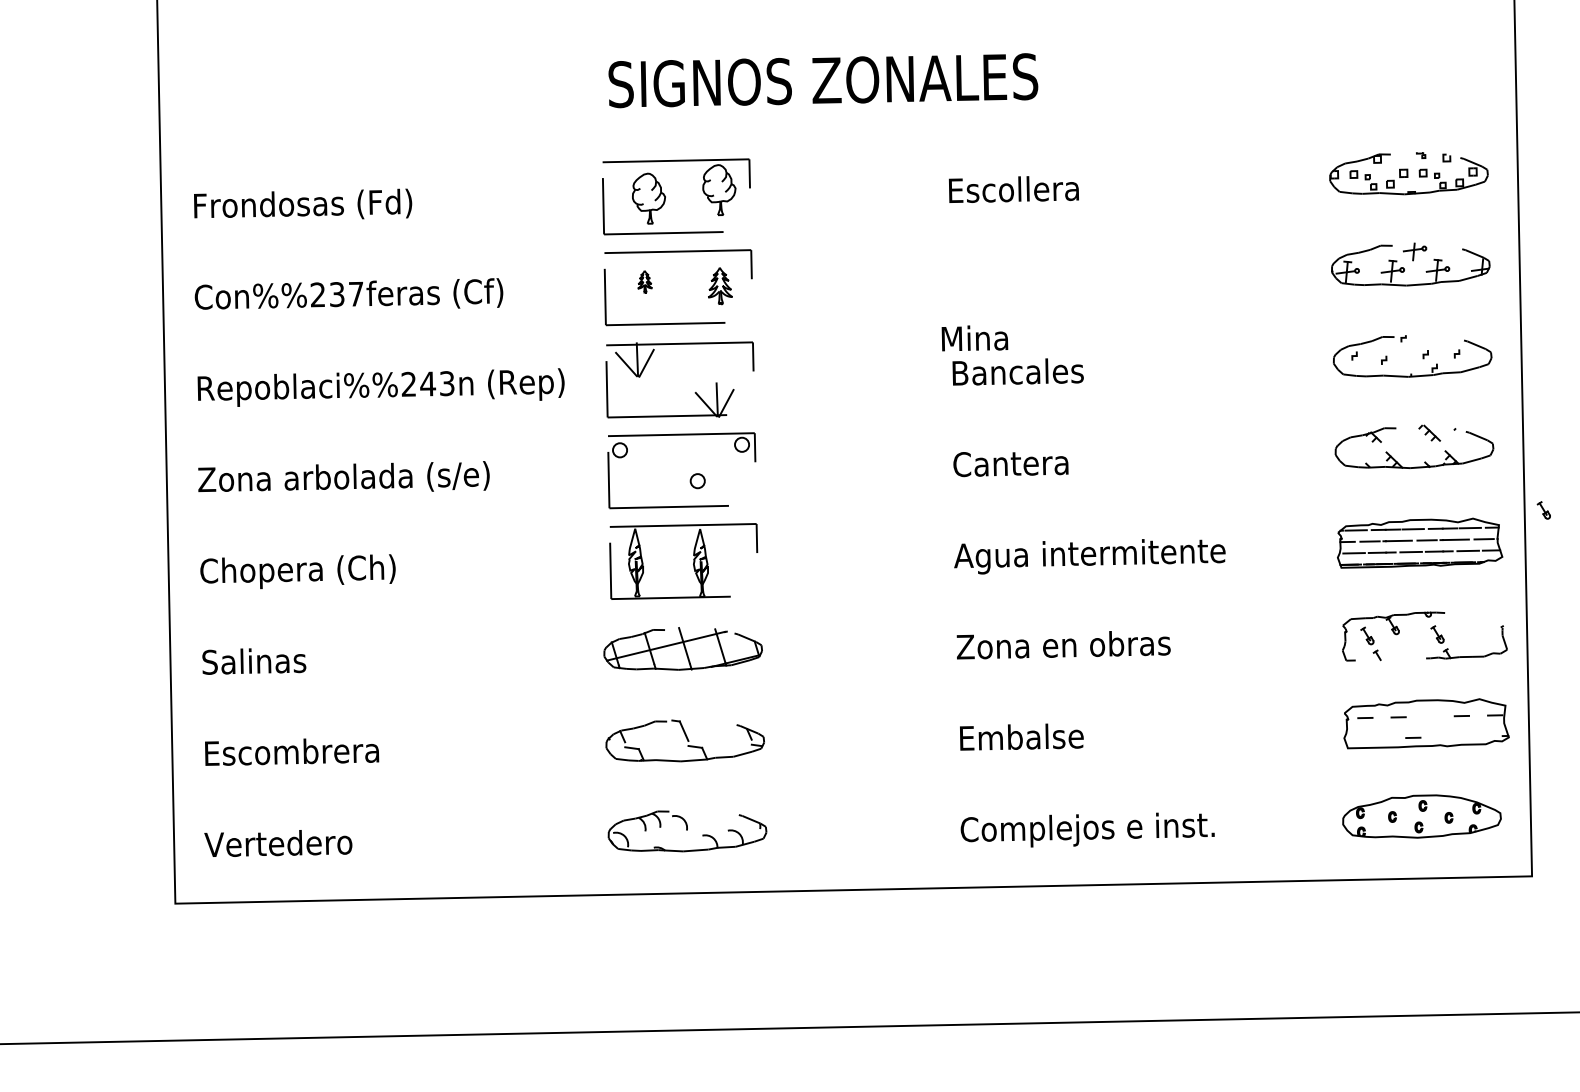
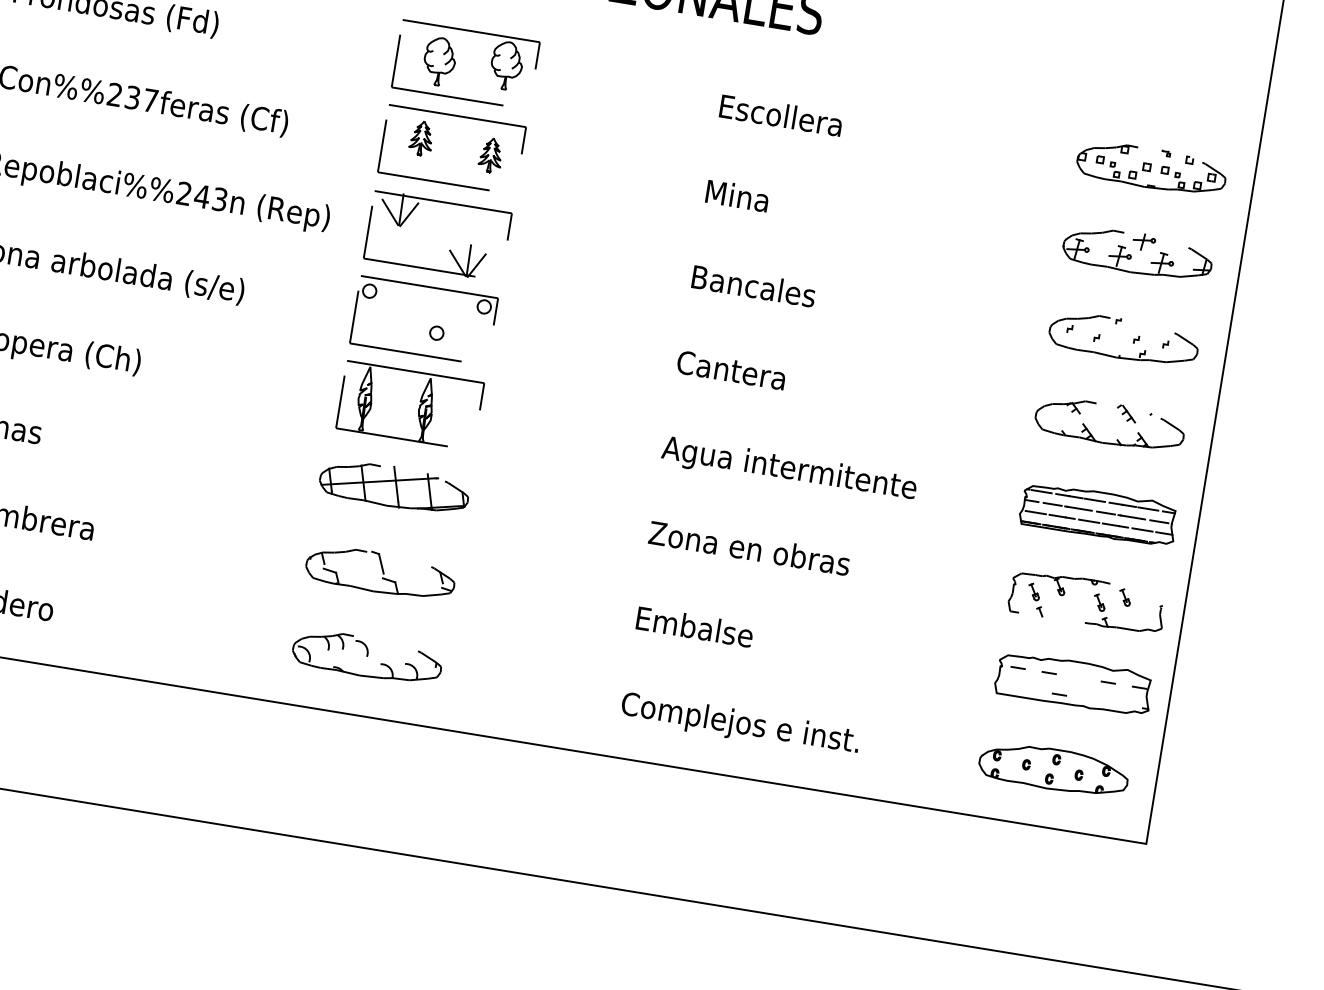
part: (644, 281) -> (421, 138), size x1.67
text: (974, 338) -> (737, 196), moved
part: (1543, 510) -> (1124, 597), moved

